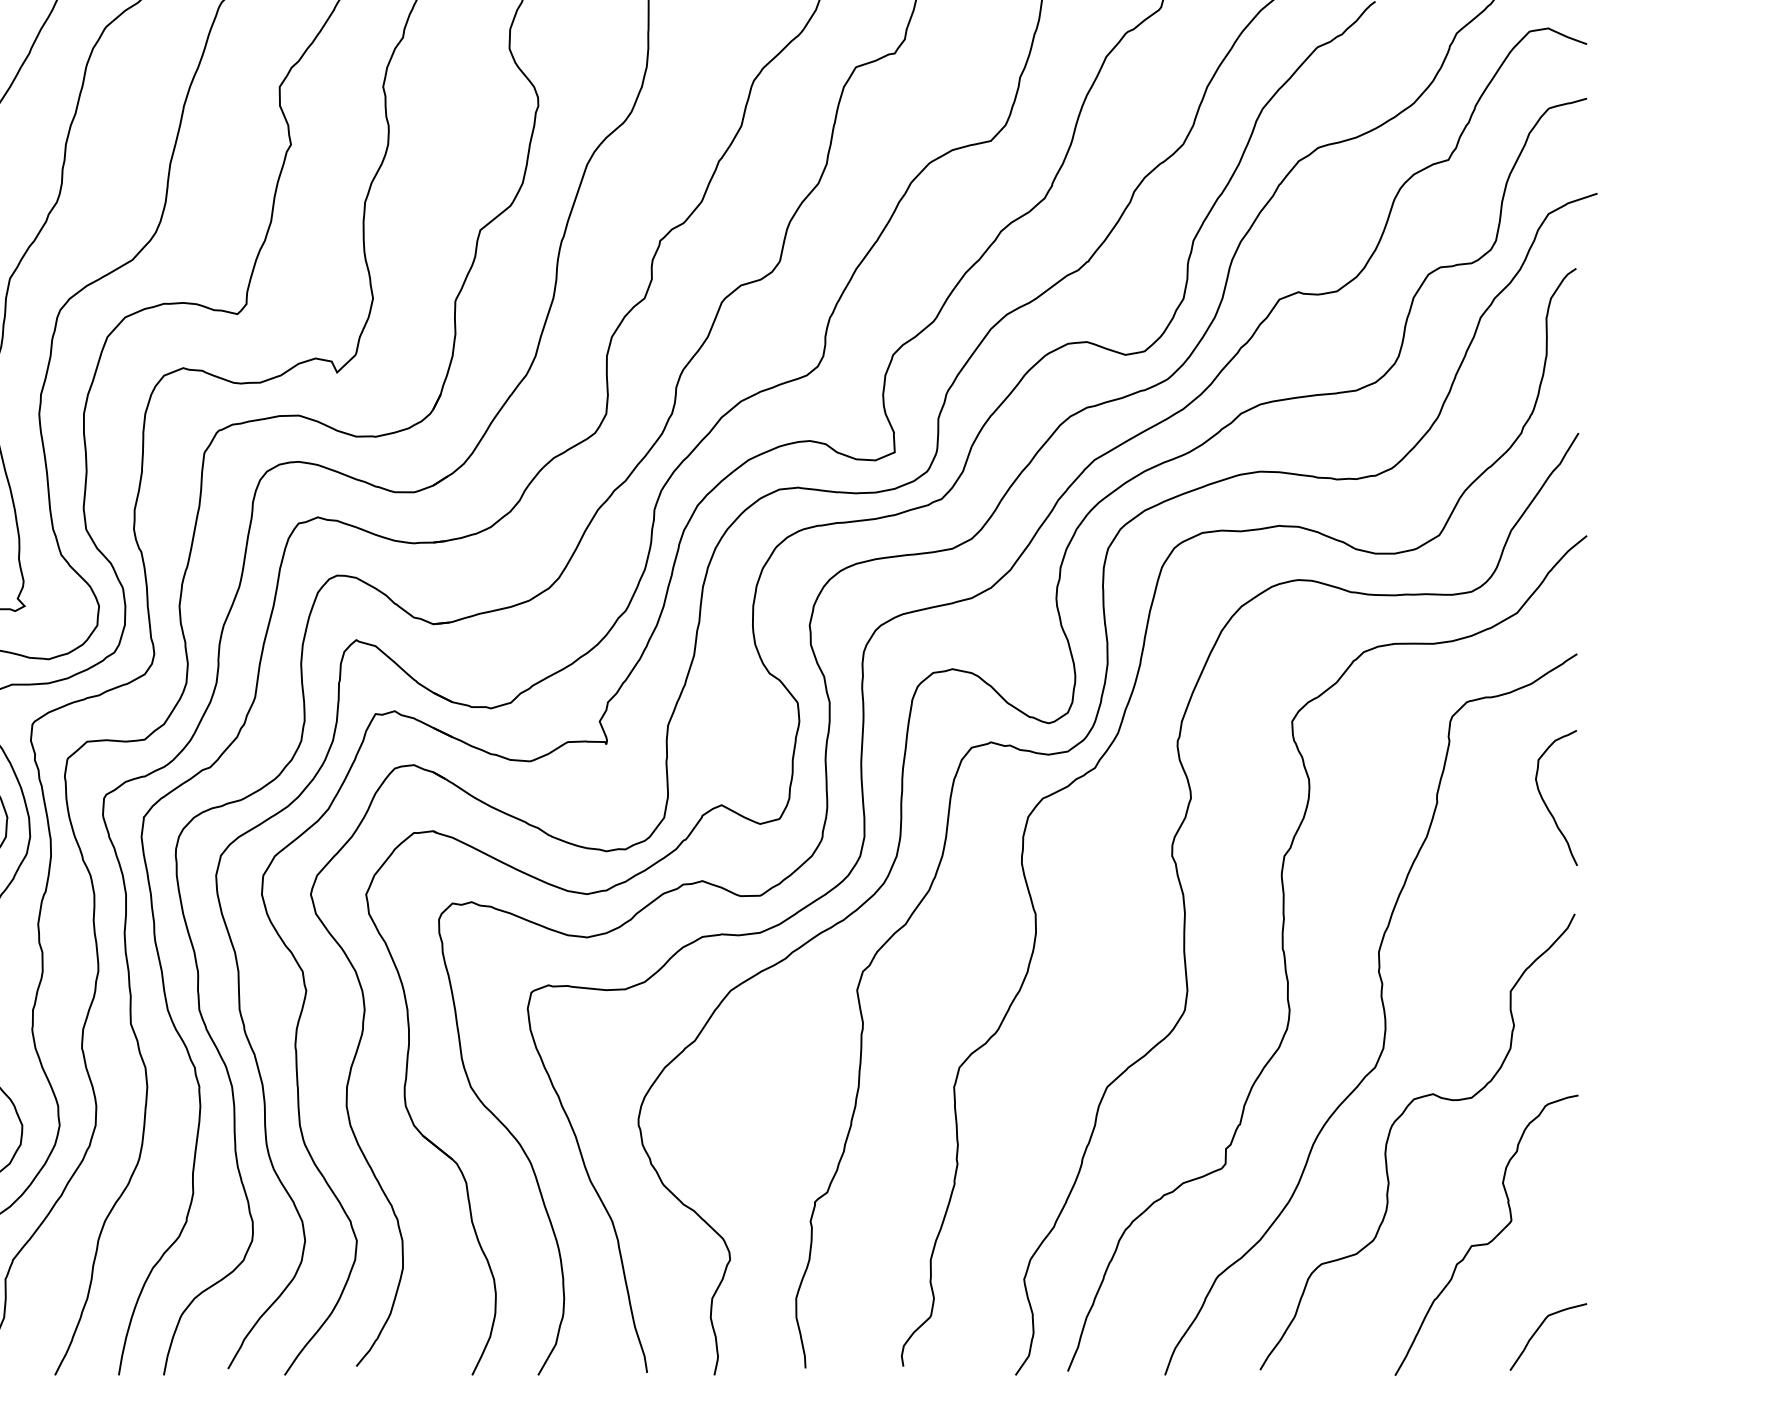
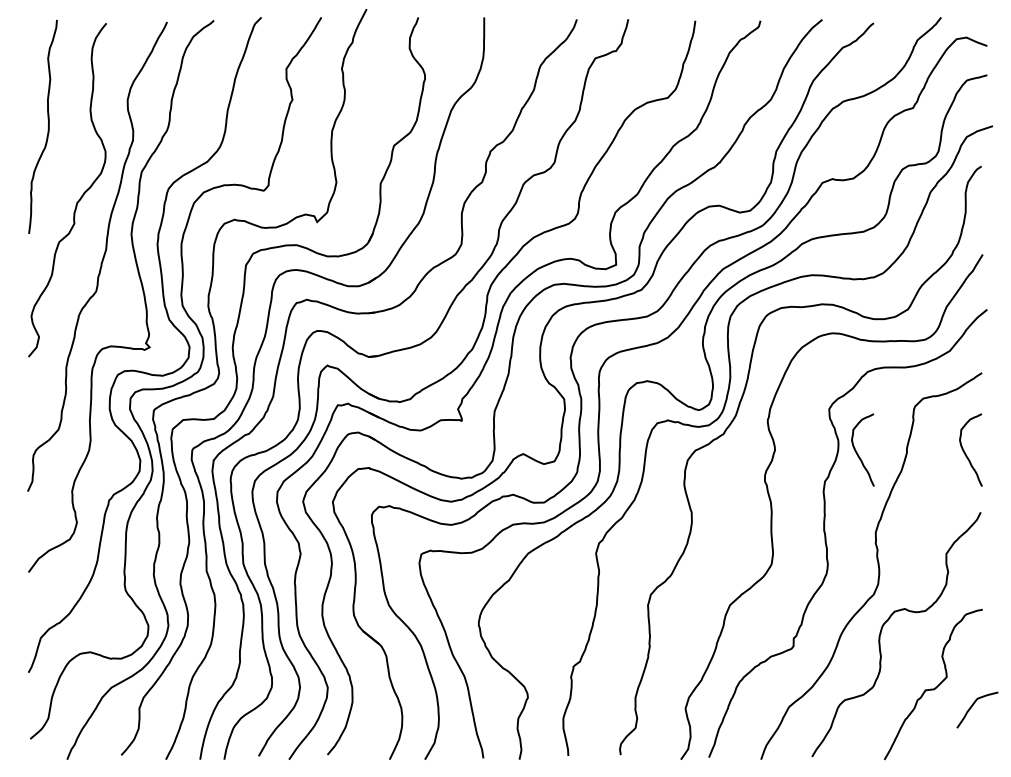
curve: (1344, 802) -> (857, 452), added
curve: (1540, 1328) -> (973, 705), moved

